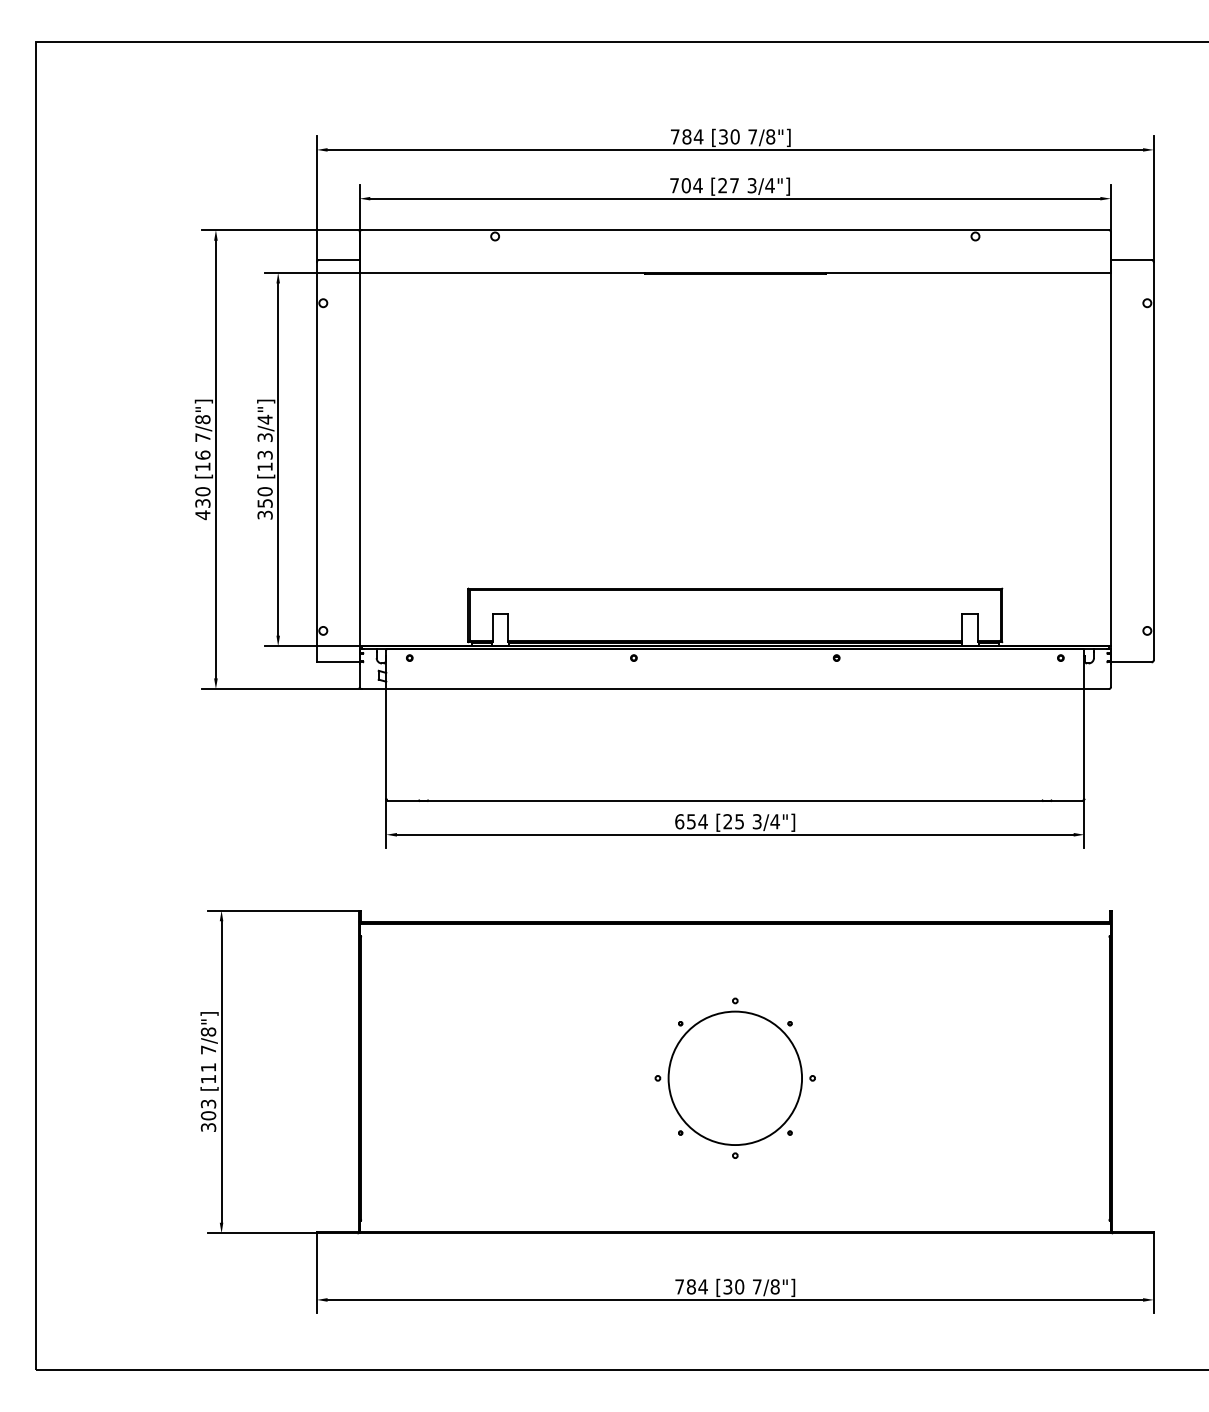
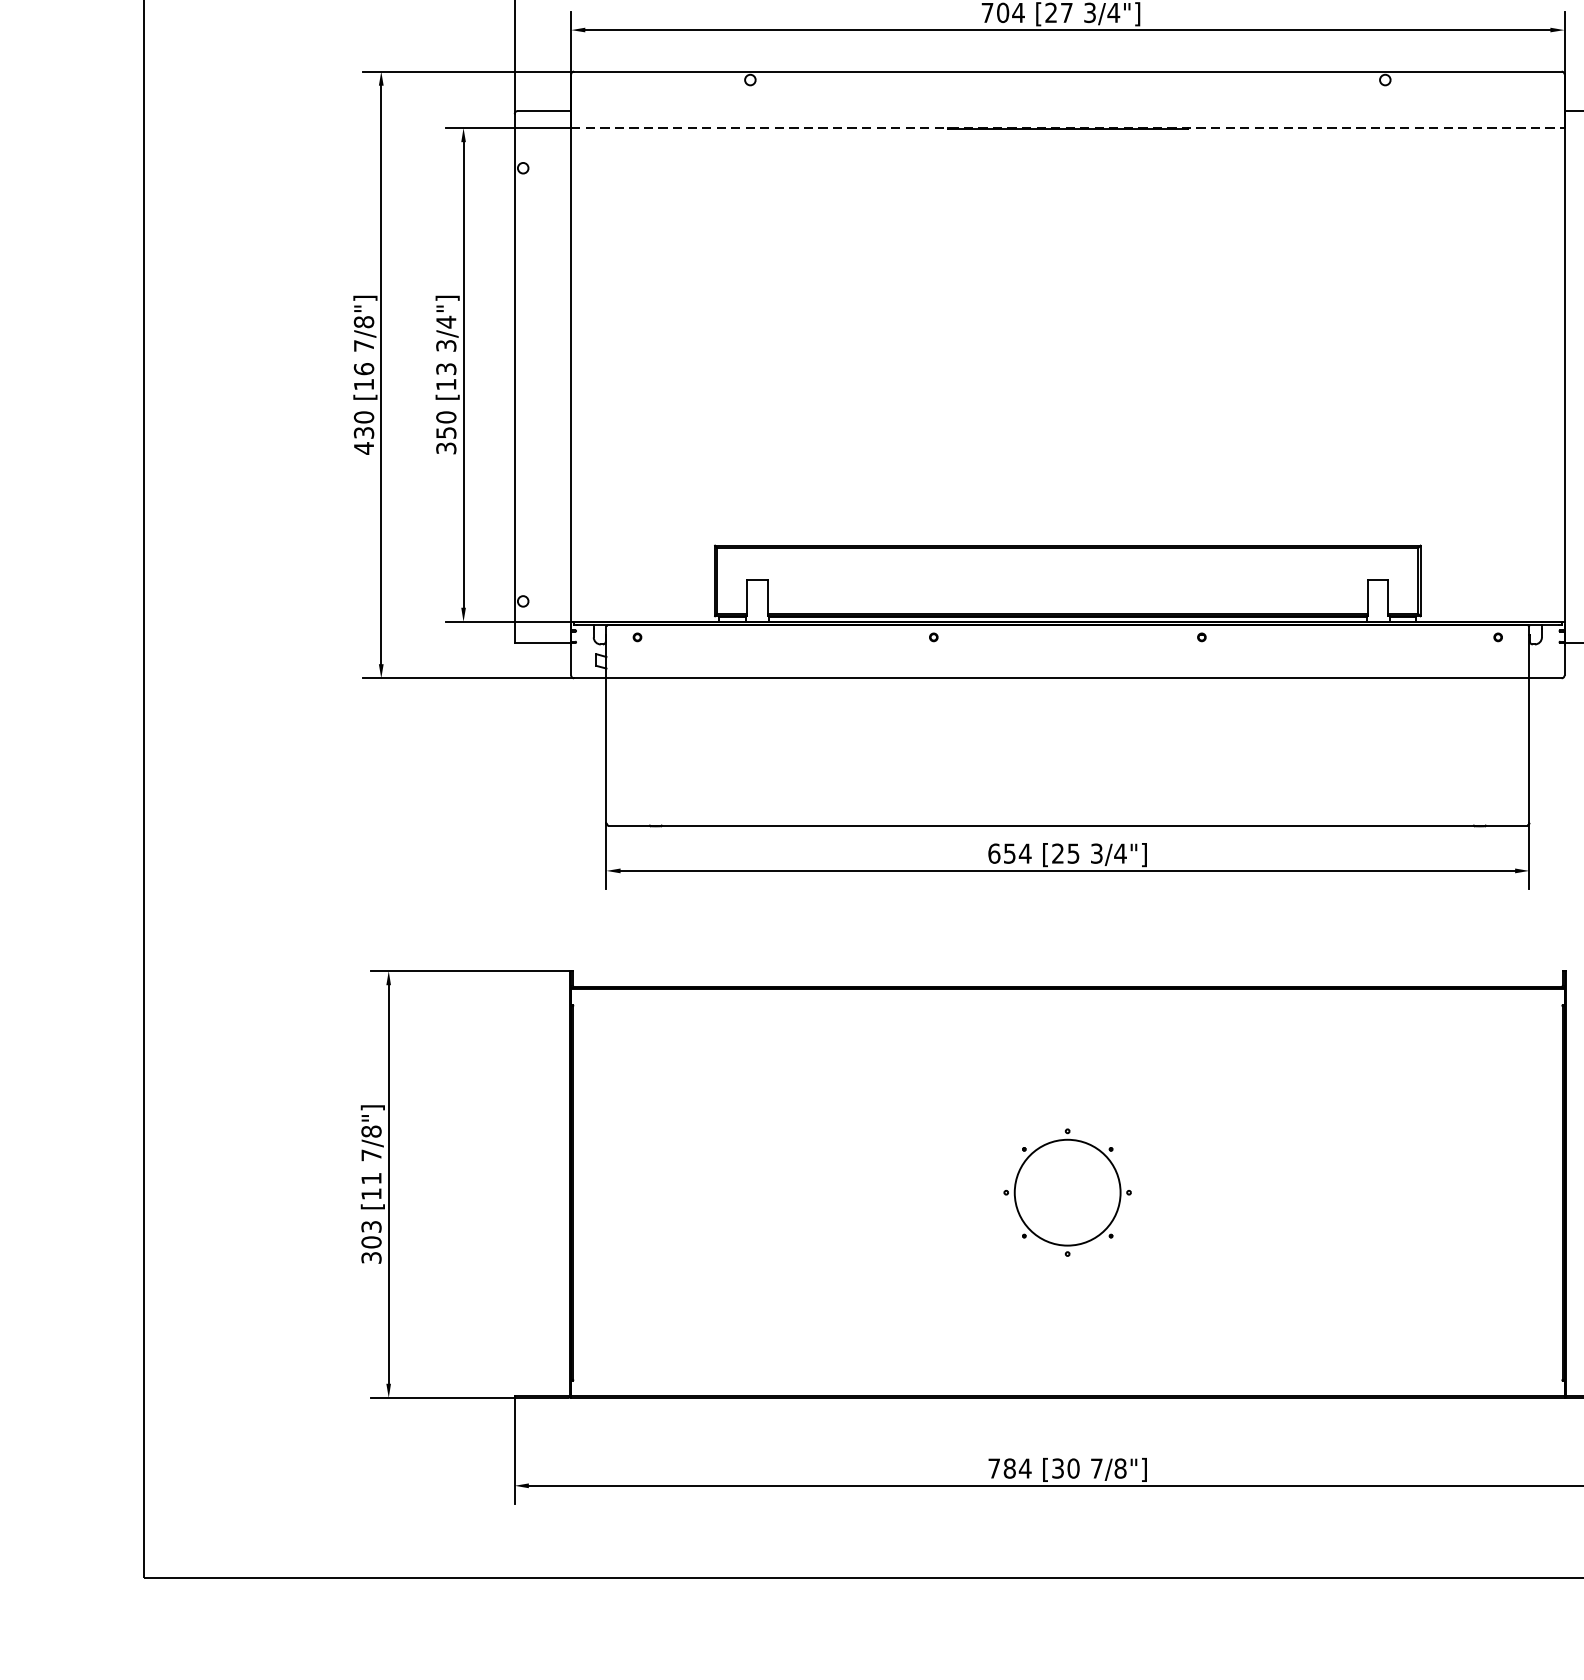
line: (735, 272) -> (1068, 127), solid -> dashed
part: (734, 1077) -> (1066, 1191), size x0.6

